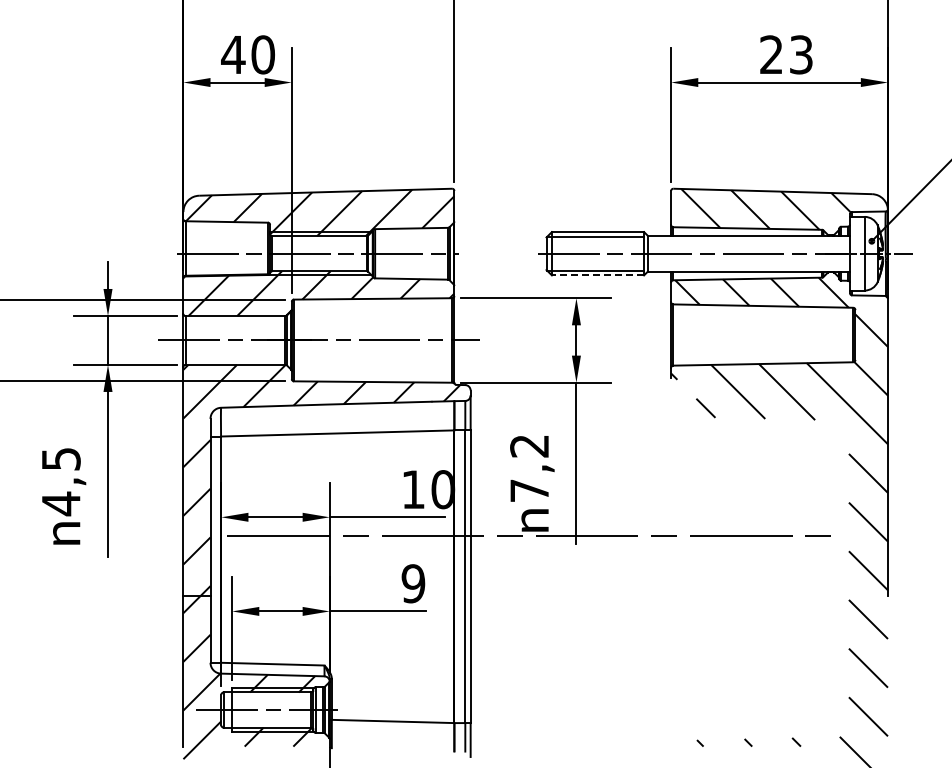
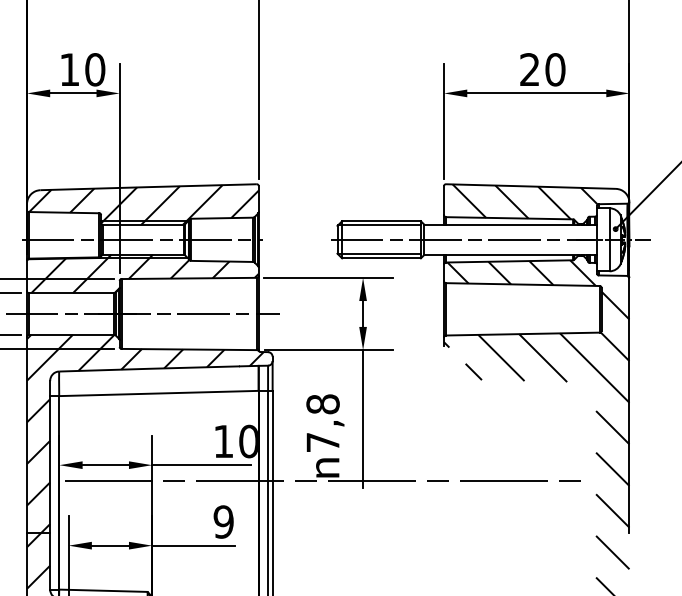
text: (233, 54) -> (69, 69), 40 -> 10
text: (801, 54) -> (555, 69), 23 -> 20
line: (597, 275) -> (381, 258), dashed -> solid
text: (529, 445) -> (322, 403), 7,2 -> 7,8

